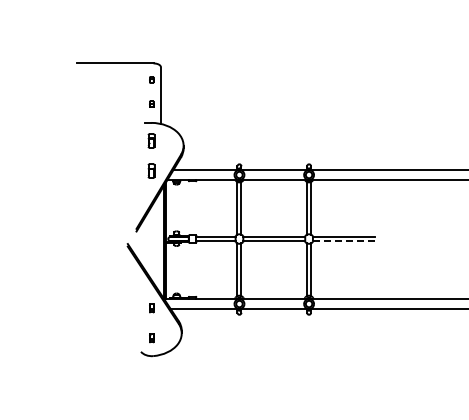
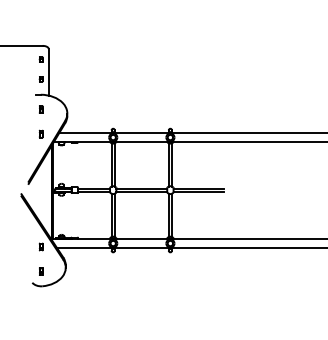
part: (151, 140) -> (40, 109), size x0.62
part: (151, 170) -> (40, 133), size x0.62
line: (343, 241) -> (198, 192), dashed -> solid

